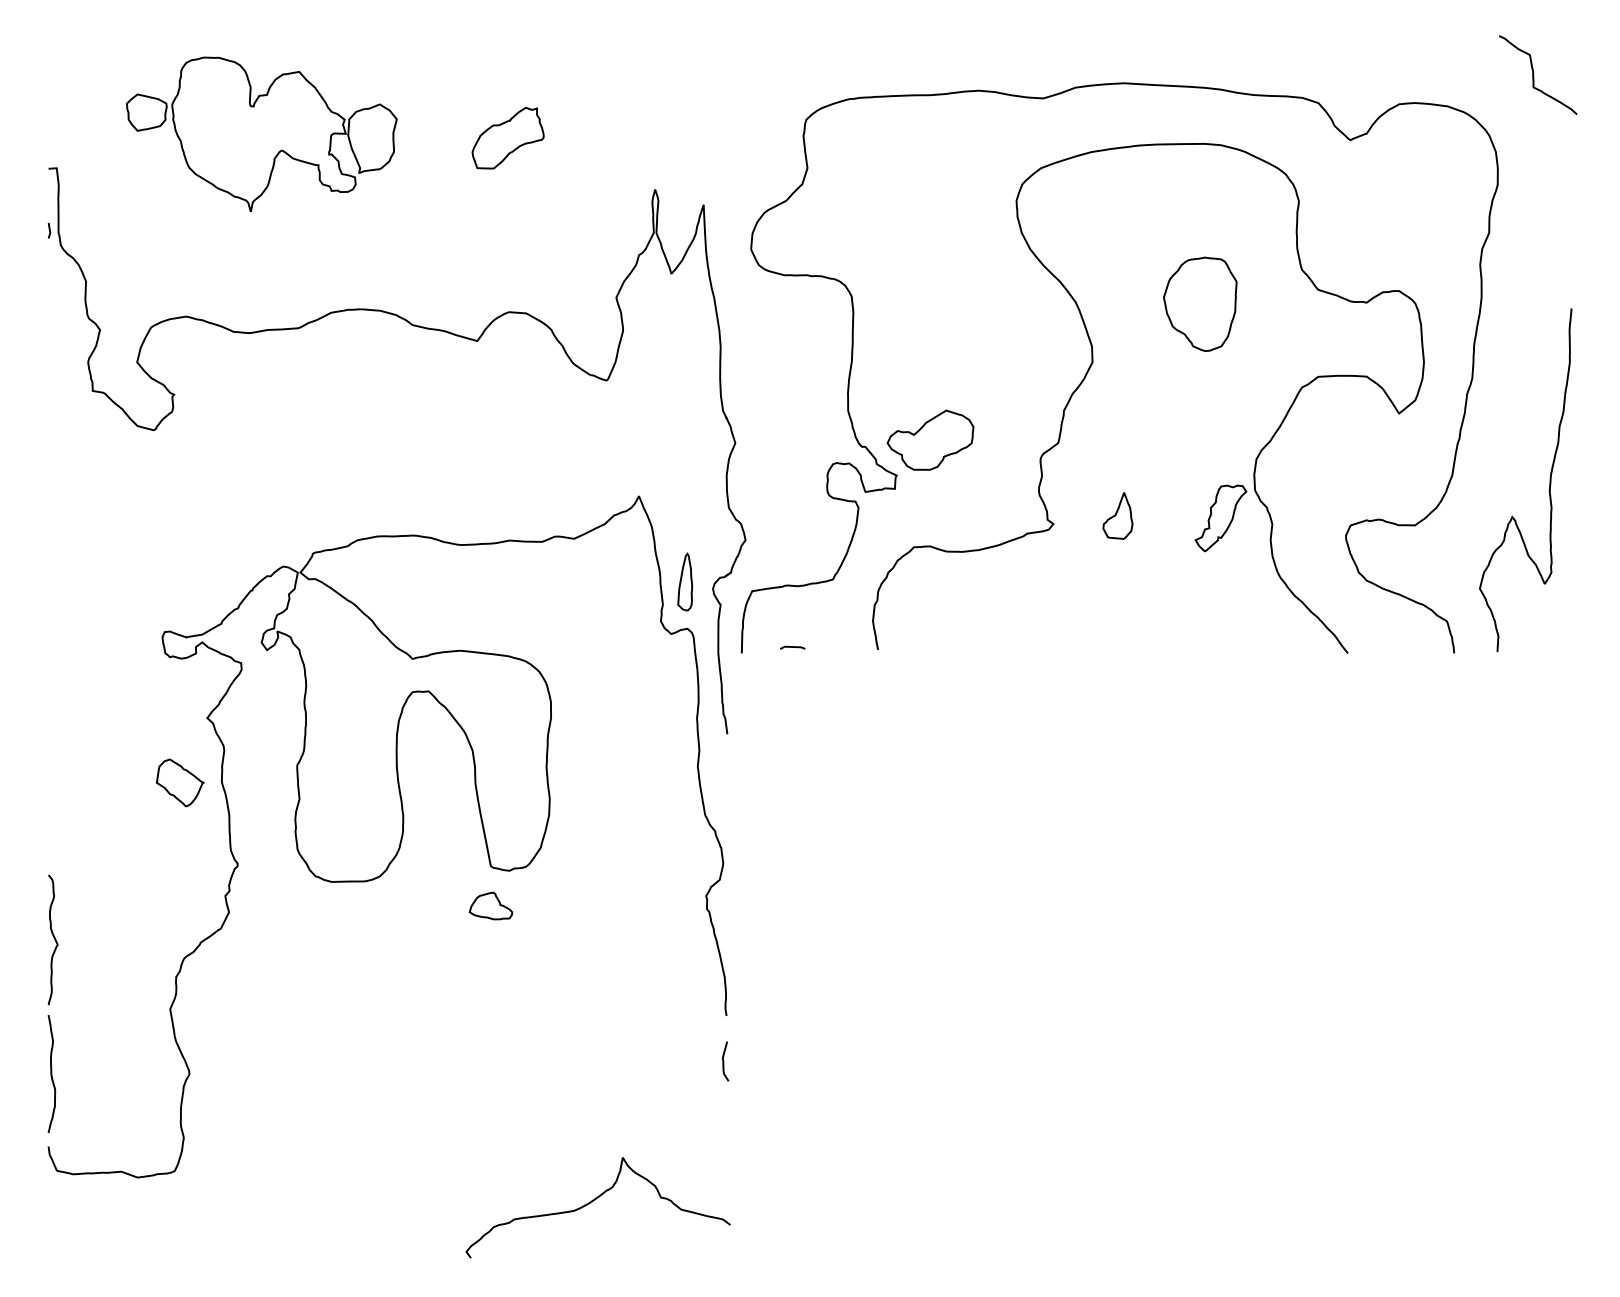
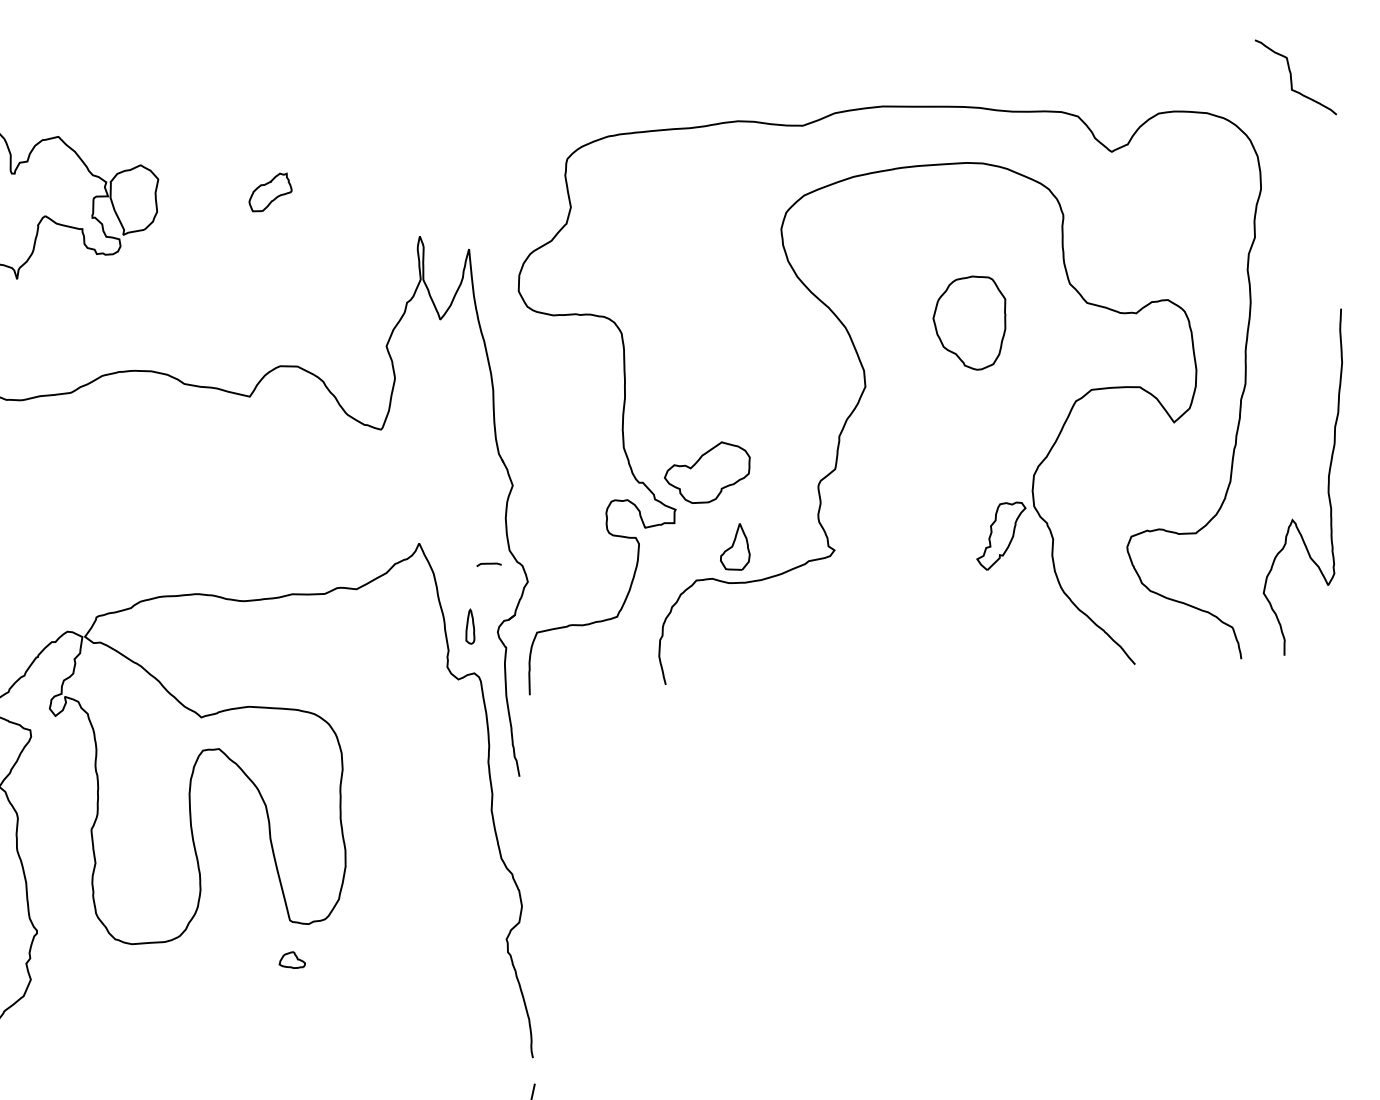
part: (507, 137) -> (269, 191), size x0.6
part: (1117, 515) -> (734, 546), moved
part: (685, 581) -> (469, 626), size x0.6
curve: (792, 647) -> (488, 564), moved
part: (490, 905) -> (291, 959), size x0.6

